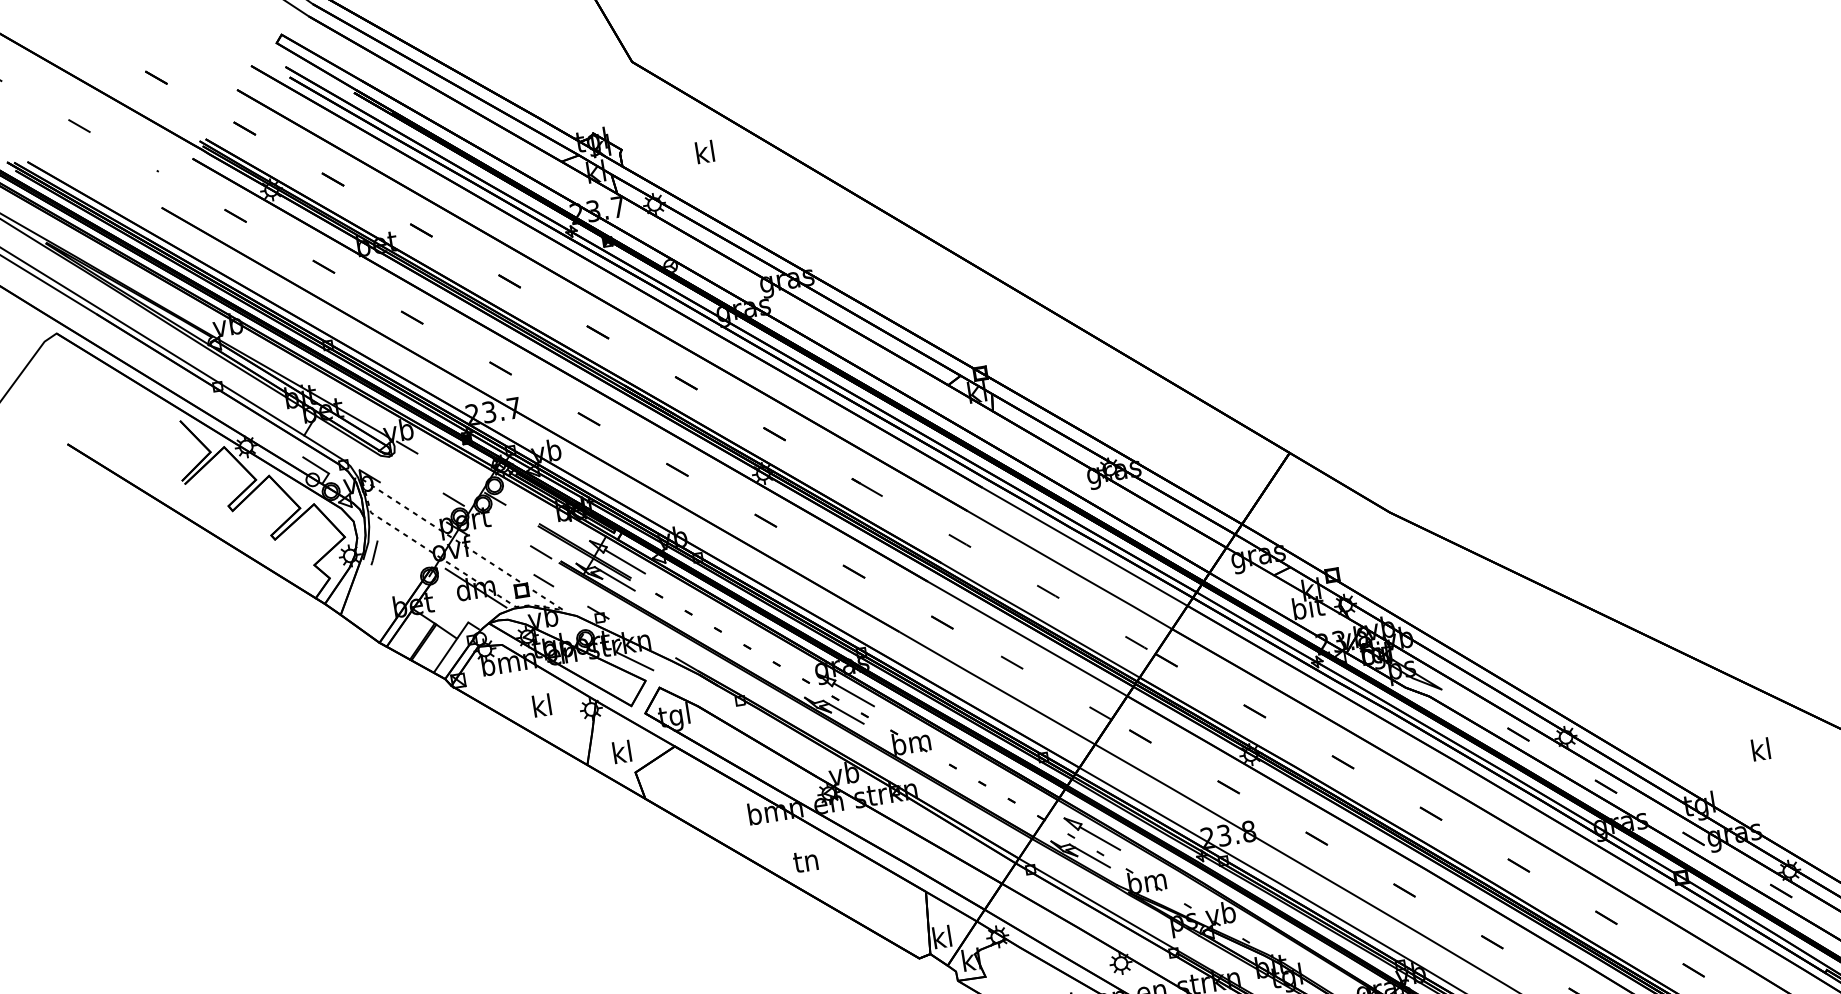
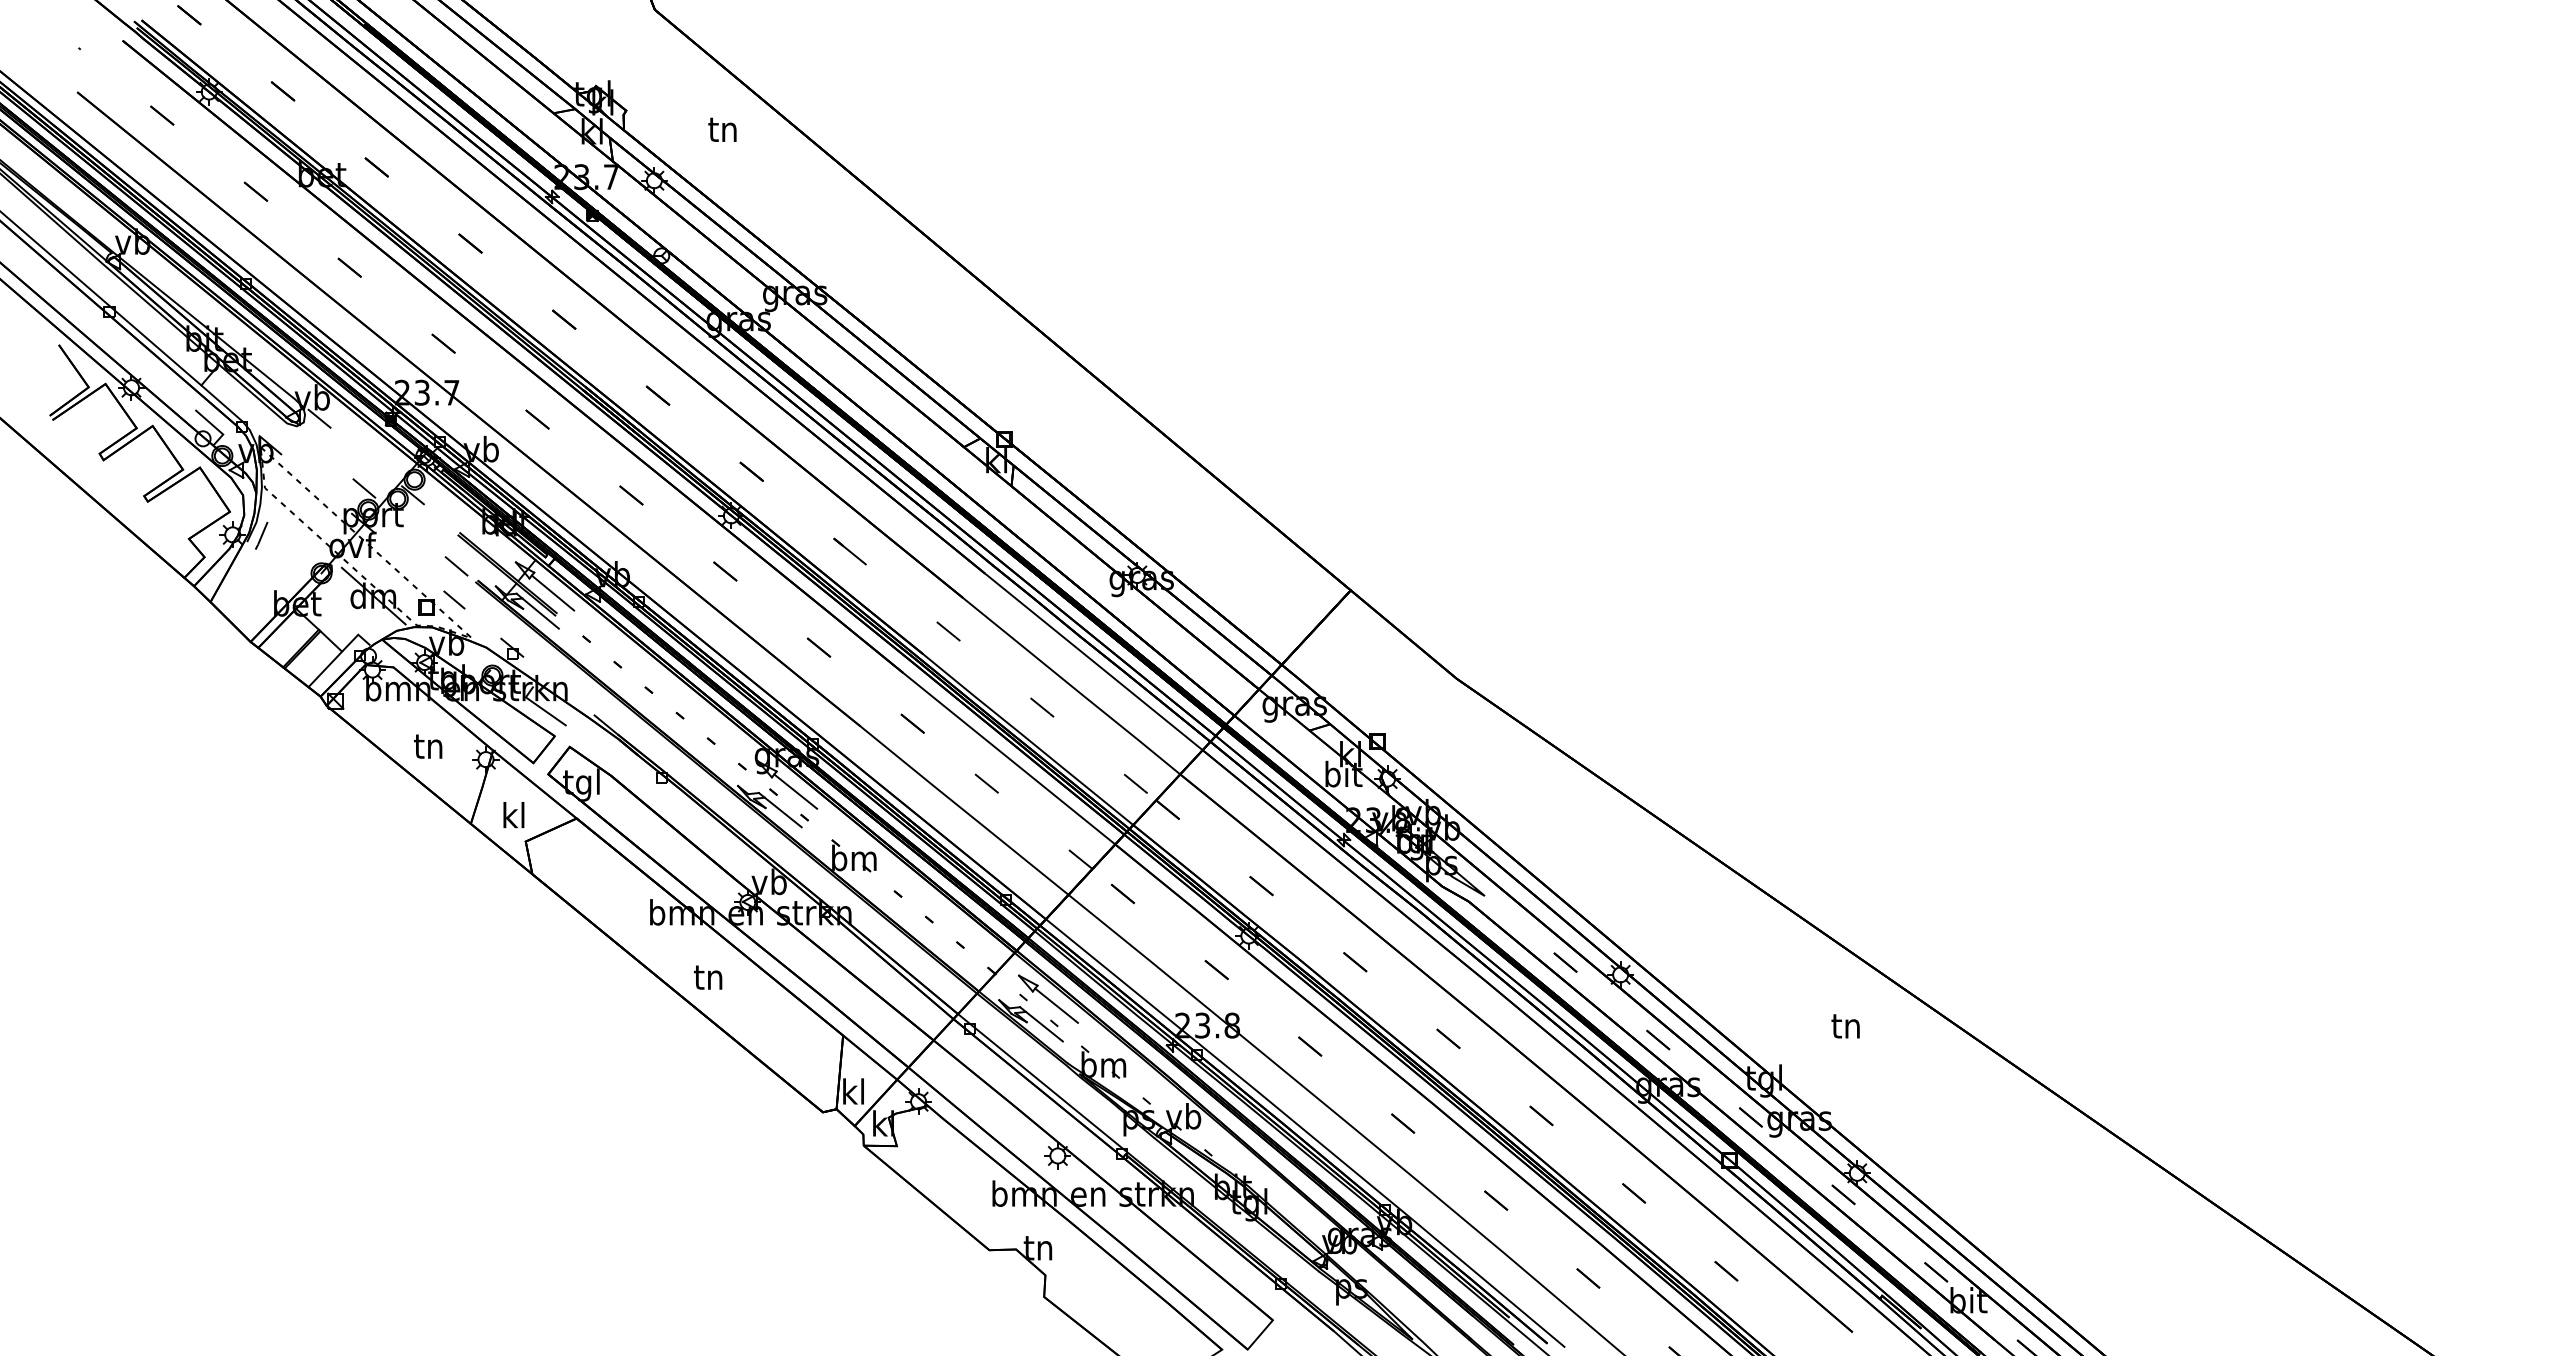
text: (704, 151) -> (722, 128), kl -> tn
text: (541, 705) -> (428, 745), kl -> tn
text: (1760, 749) -> (1845, 1025), kl -> tn

